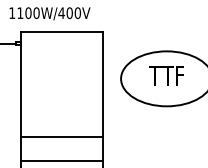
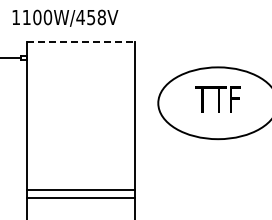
text: (73, 13) -> (96, 17), 1100W/400V -> 1100W/458V
line: (62, 32) -> (81, 42), solid -> dashed
line: (62, 136) -> (81, 197), moved
line: (62, 160) -> (81, 190), moved

